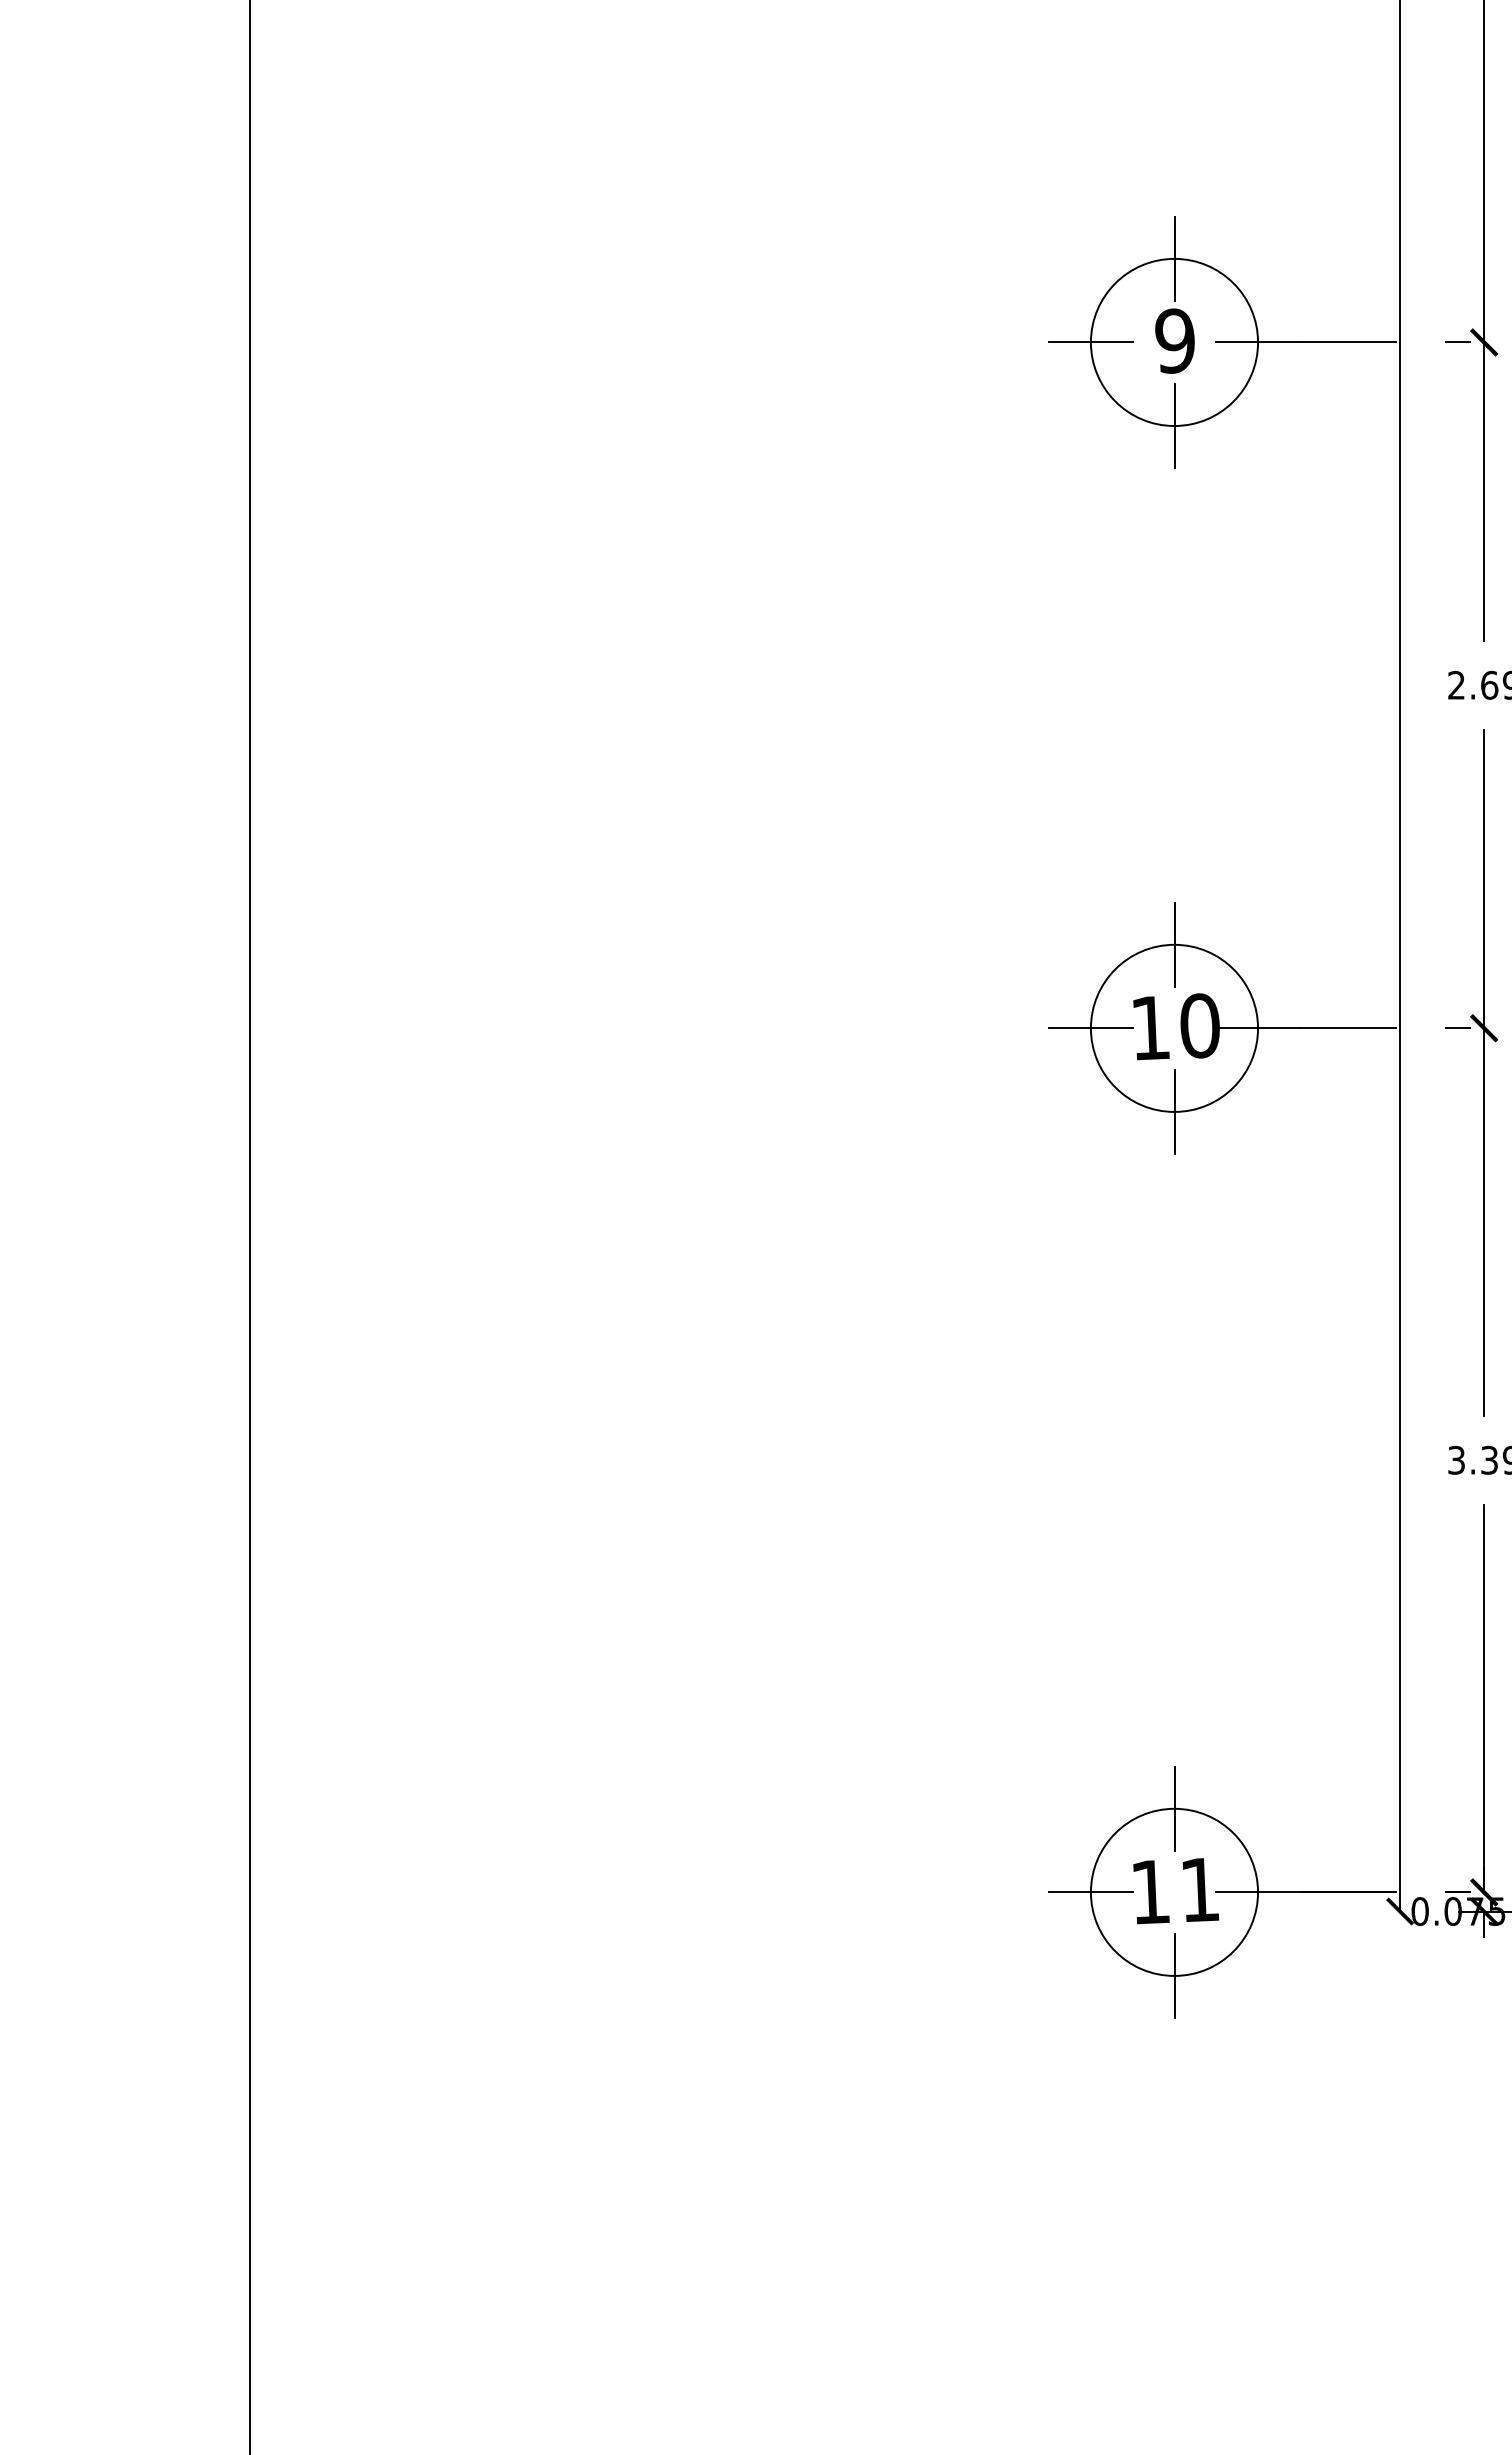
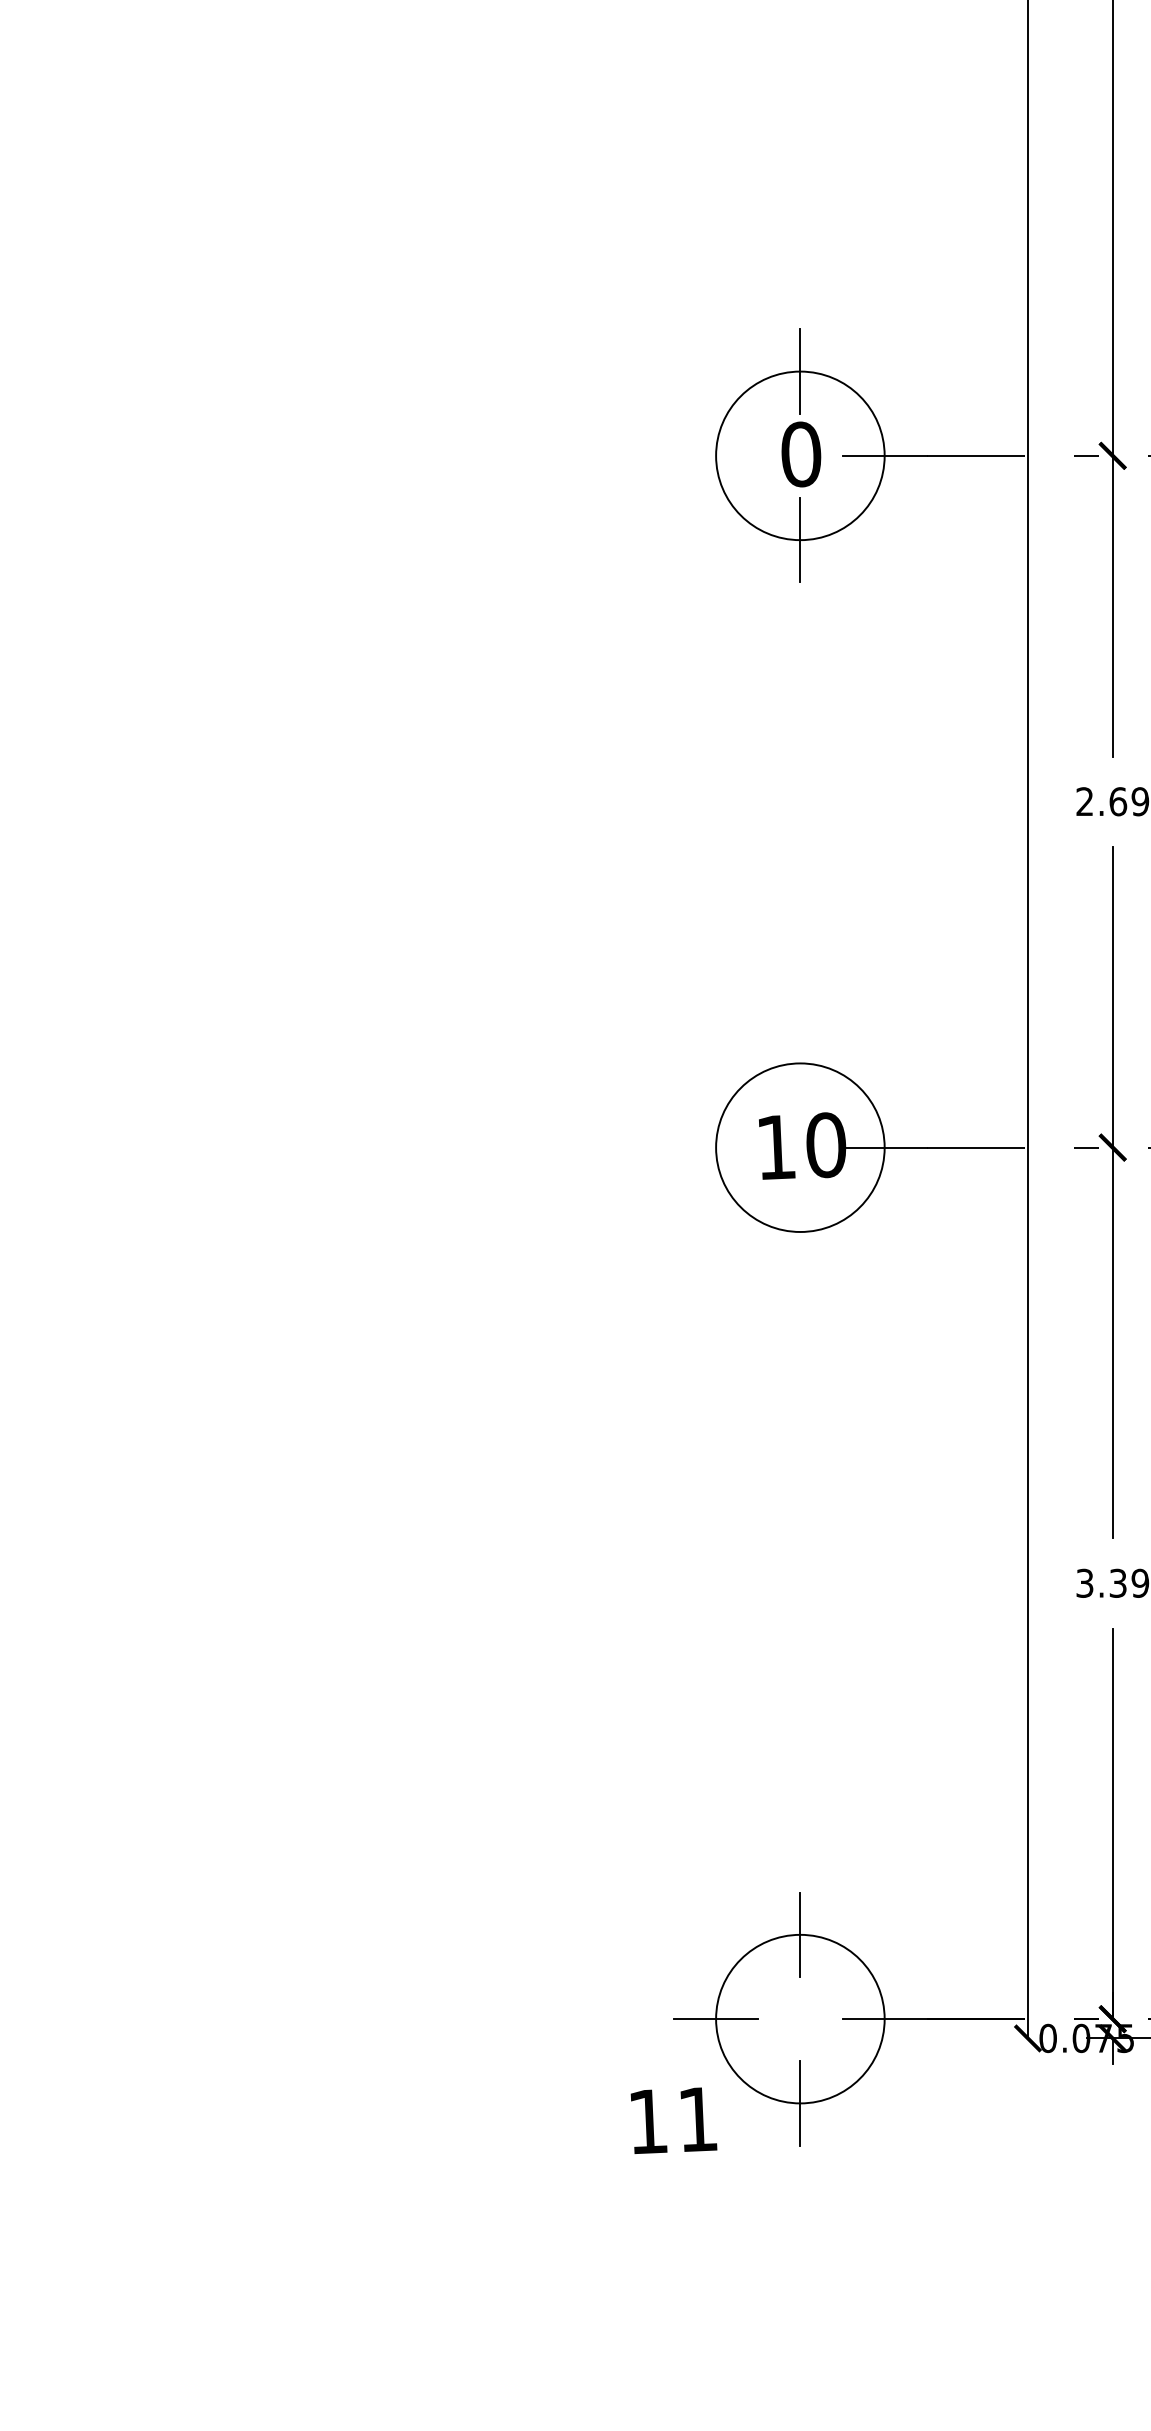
text: (1175, 340) -> (801, 453), 9 -> 0
line: (1090, 342) -> (715, 455), removed
line: (1174, 944) -> (800, 1063), removed
line: (1090, 1028) -> (715, 1147), removed
line: (1174, 1111) -> (800, 1231), removed
text: (1176, 1891) -> (674, 2121), moved

